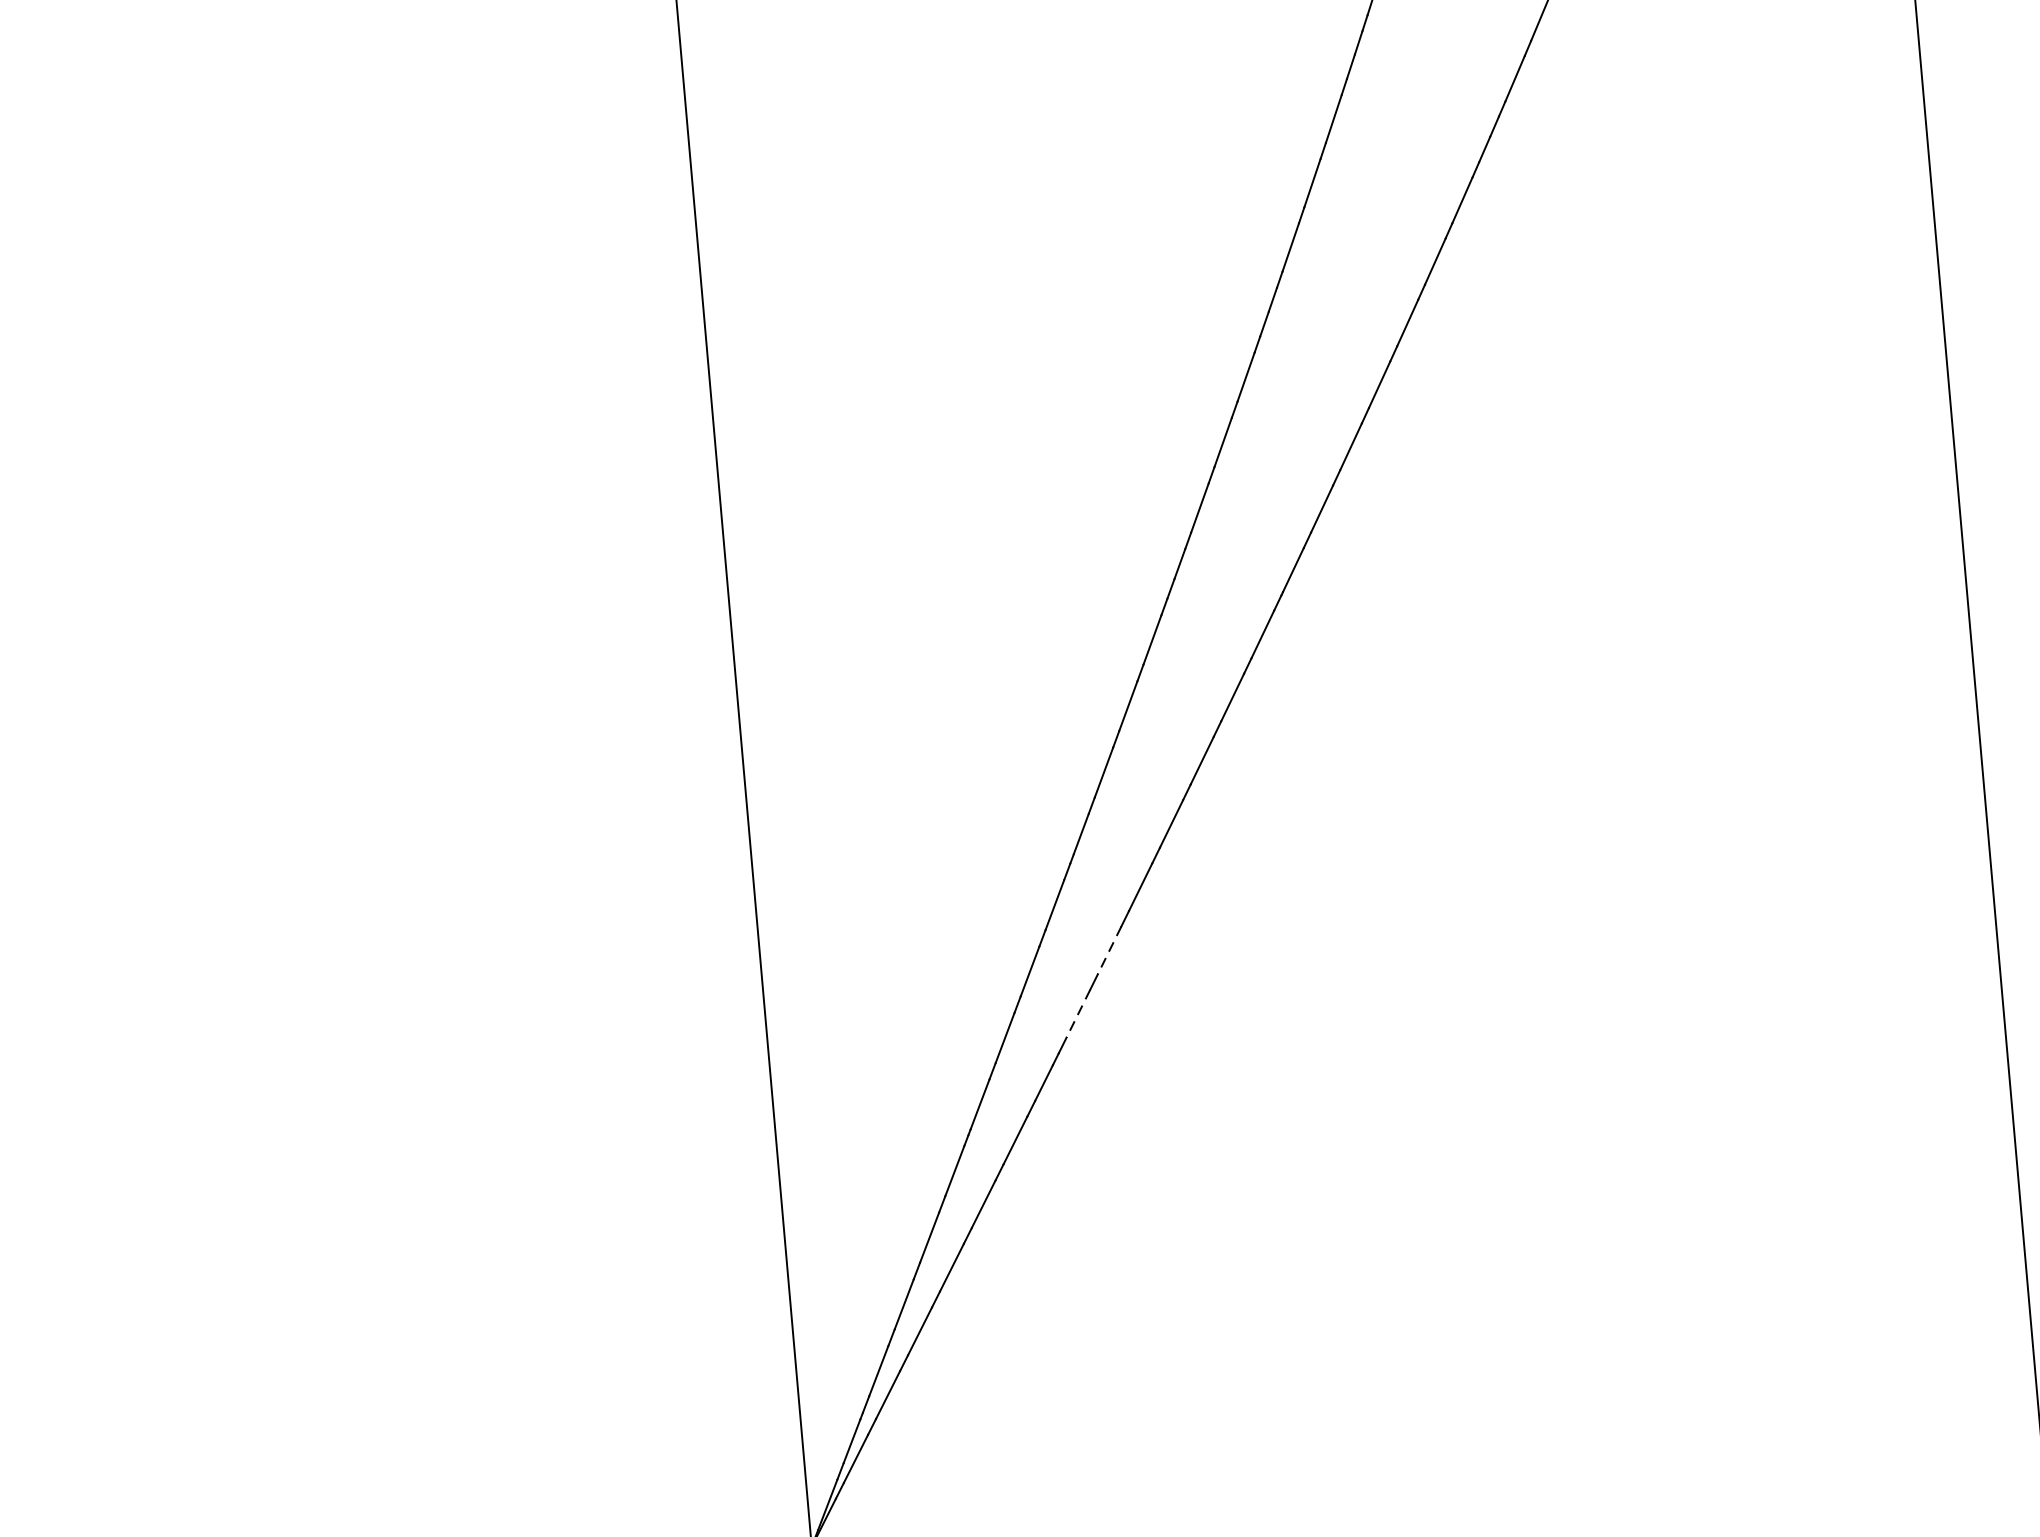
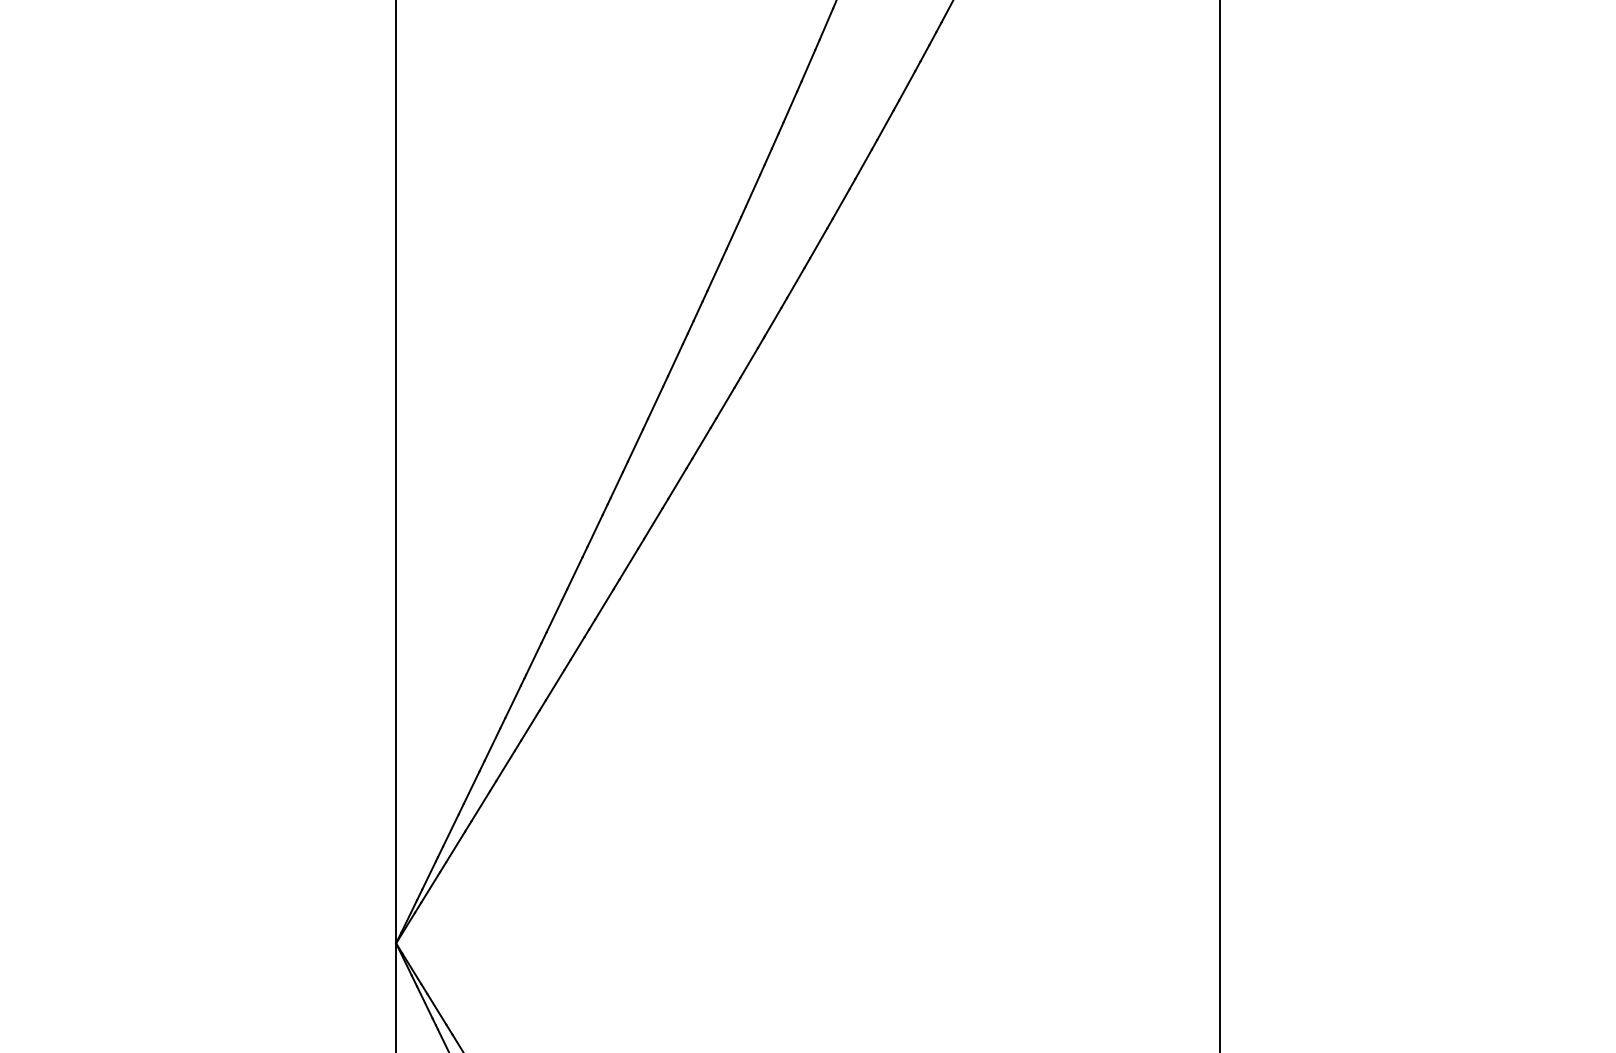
line: (1109, 951) -> (628, 564), dashed -> solid
line: (1078, 1013) -> (604, 604), dashed -> solid

